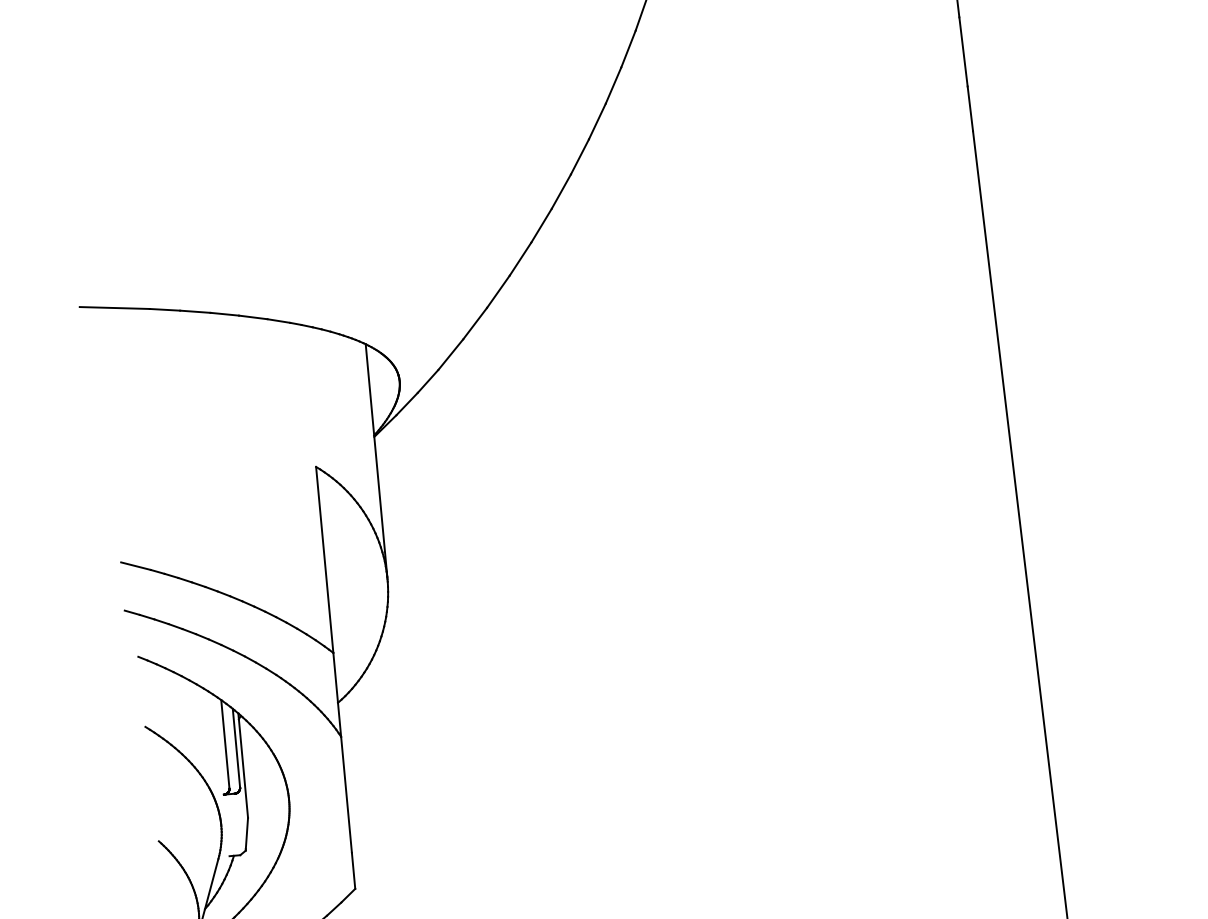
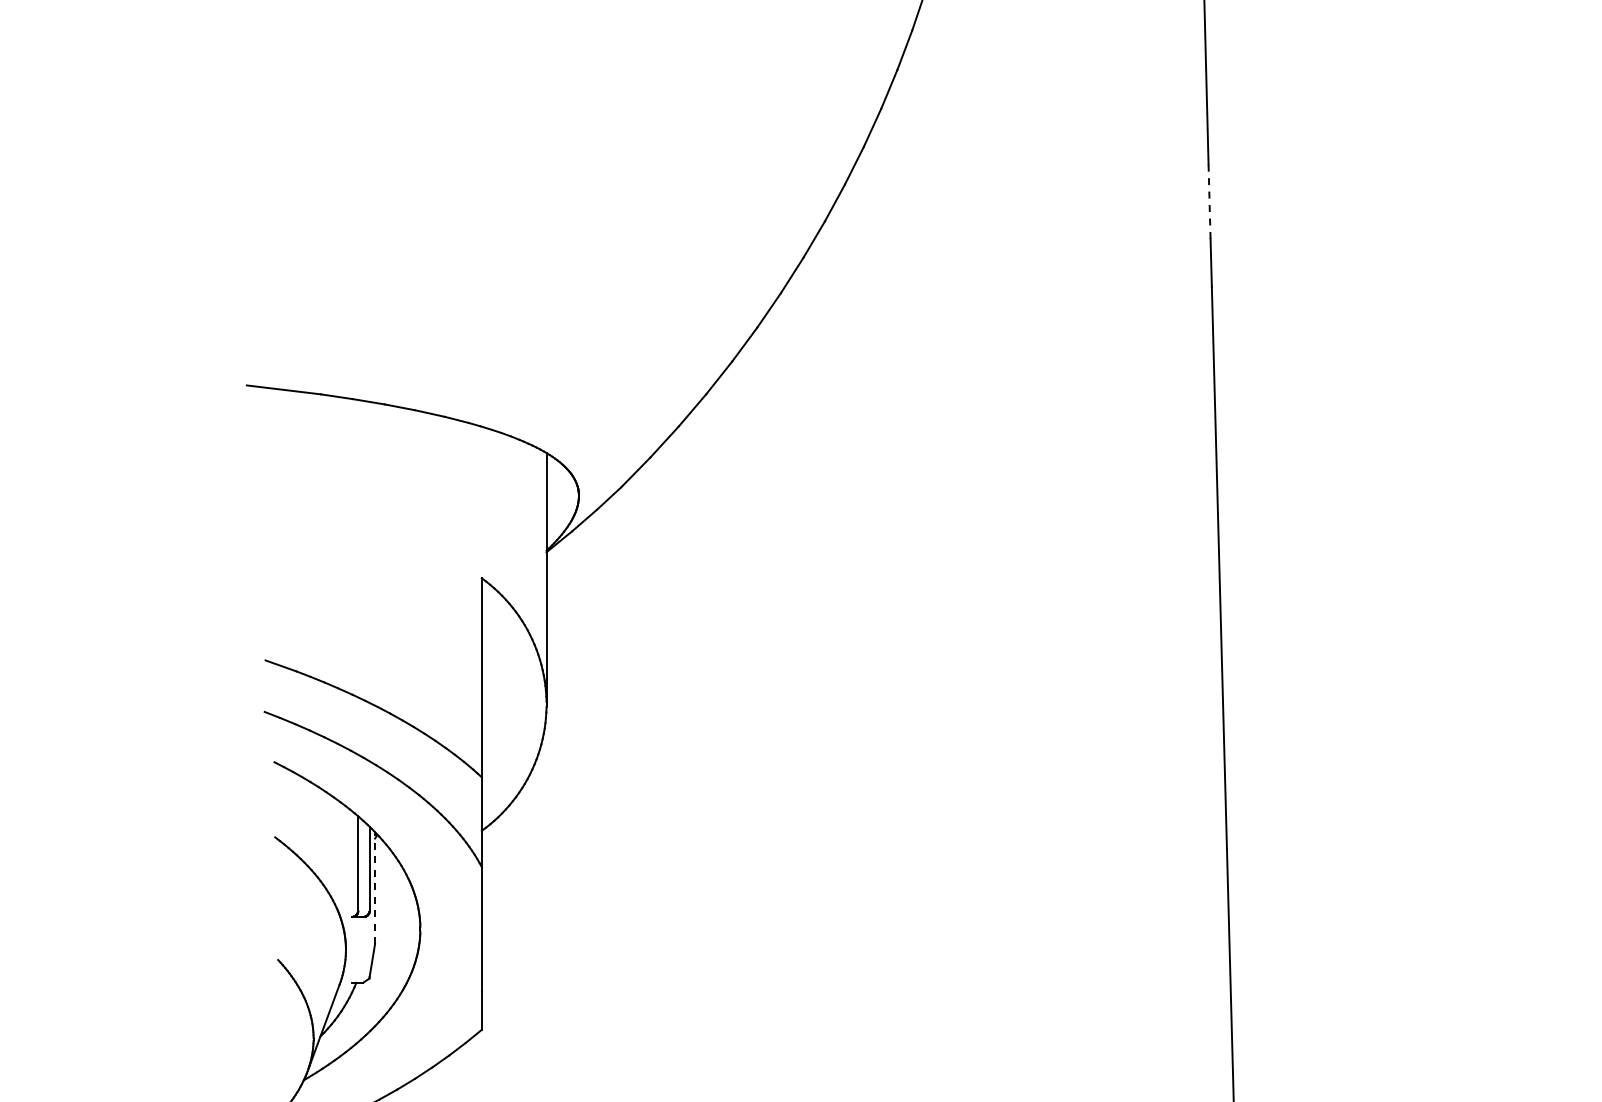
line: (963, 52) -> (1209, 202), solid -> dashed
line: (243, 766) -> (375, 888), solid -> dashed

